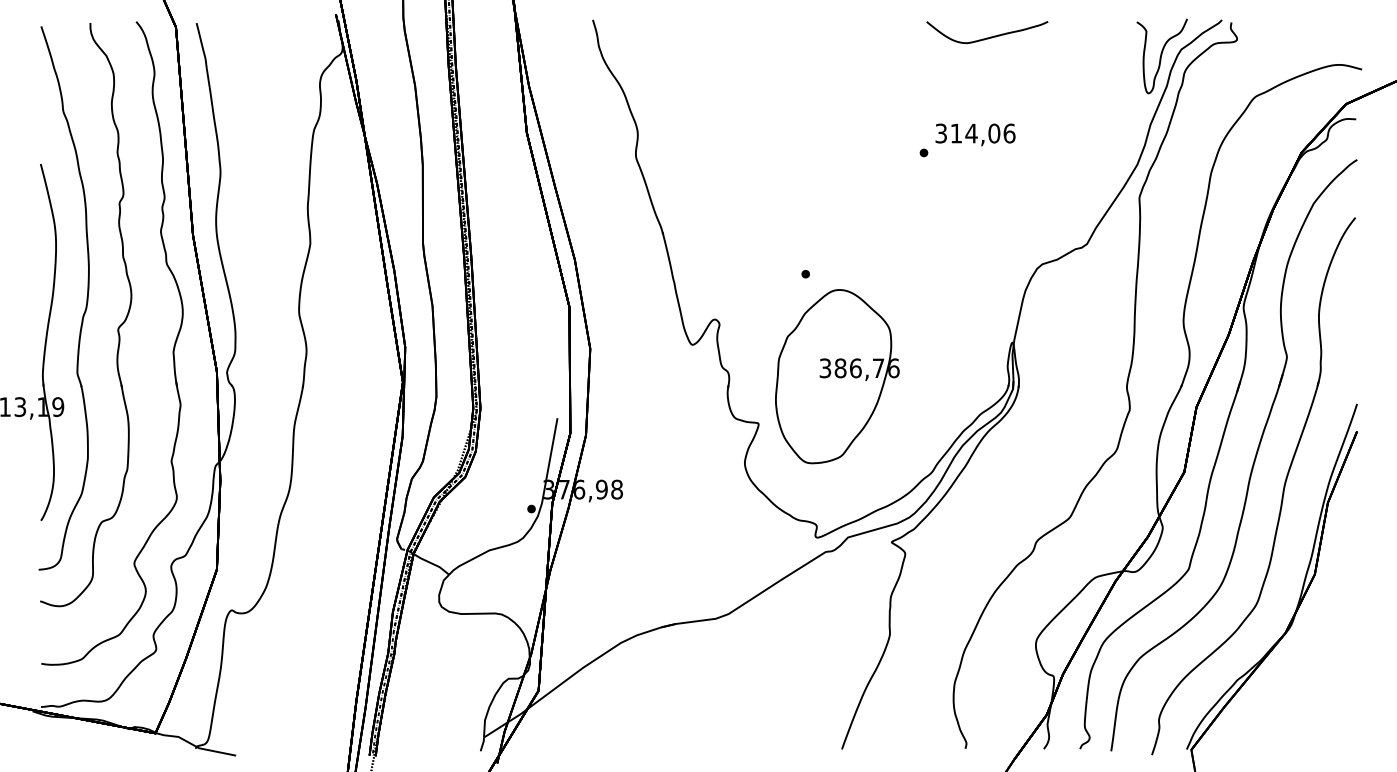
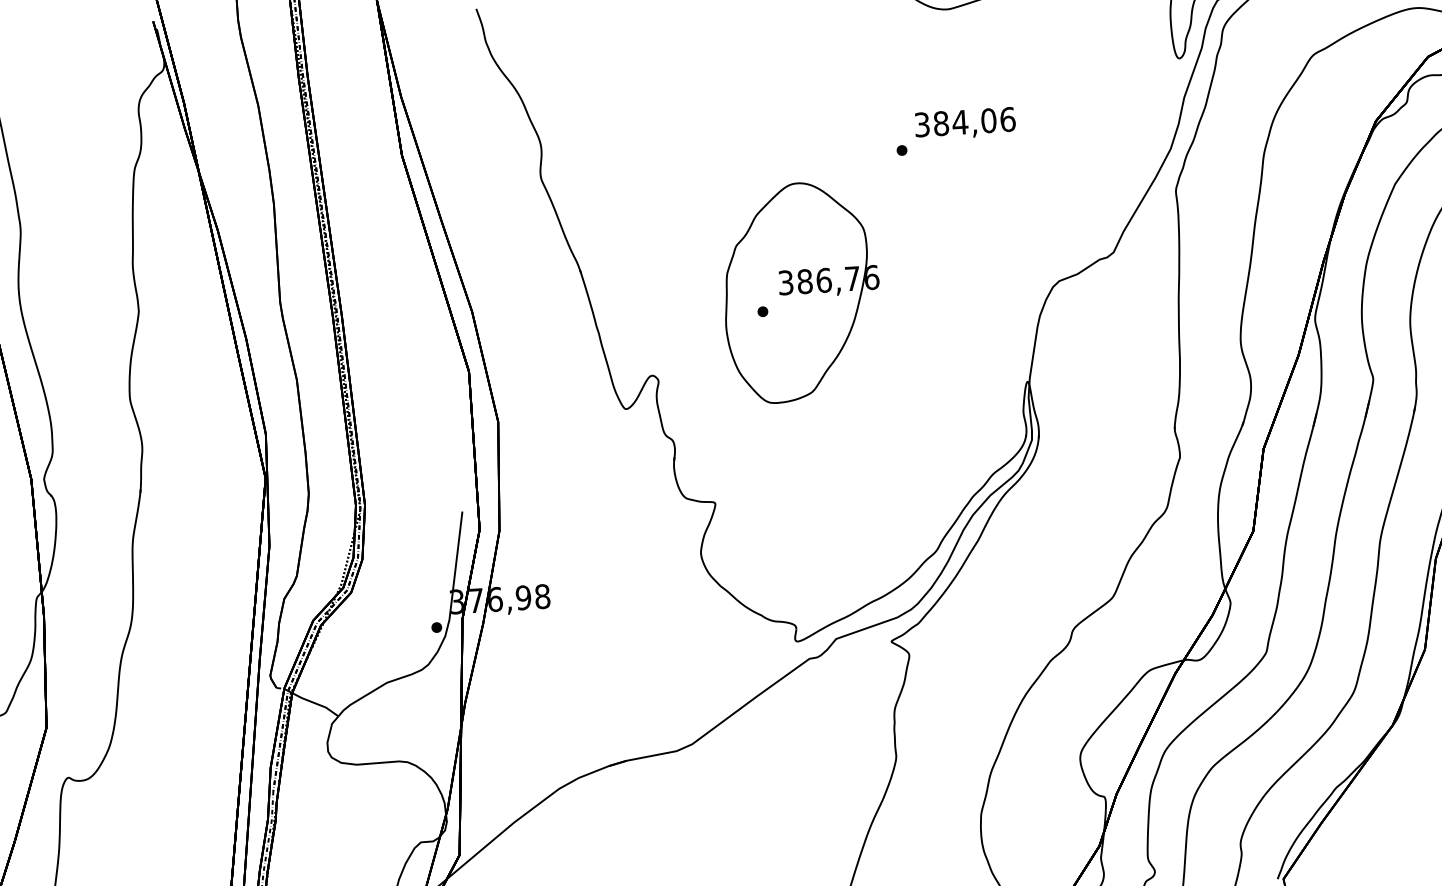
text: (956, 133) -> (941, 123), 314,06 -> 384,06
part: (837, 376) -> (801, 292), moved

